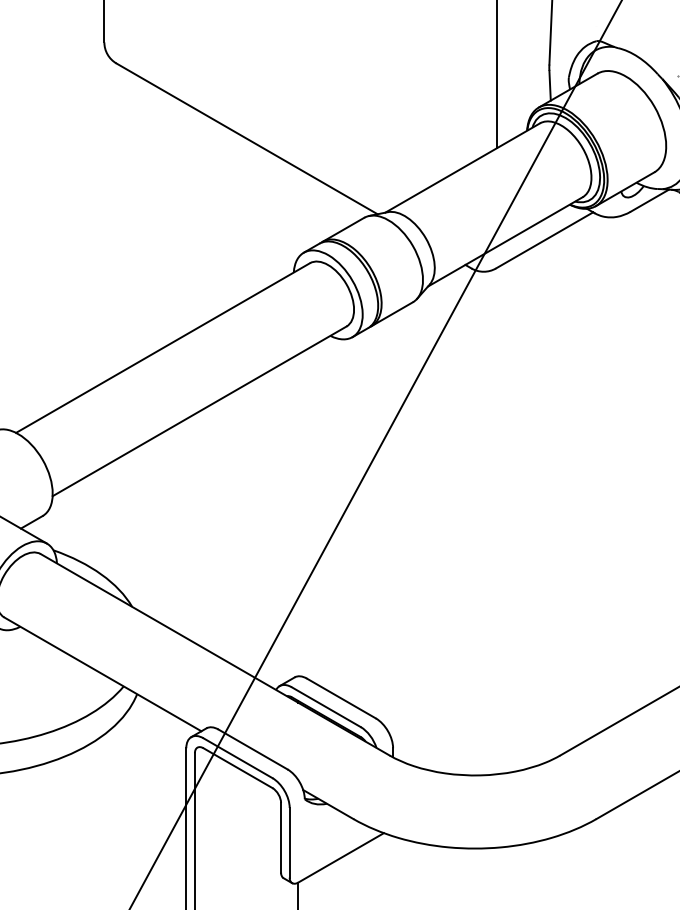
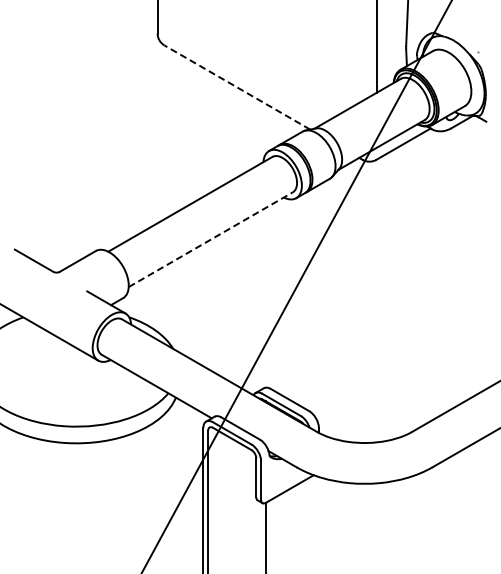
line: (245, 138) -> (236, 87), solid -> dashed
line: (199, 411) -> (210, 239), solid -> dashed

